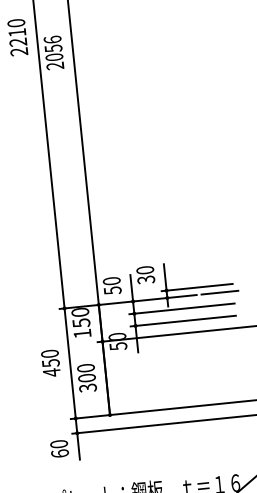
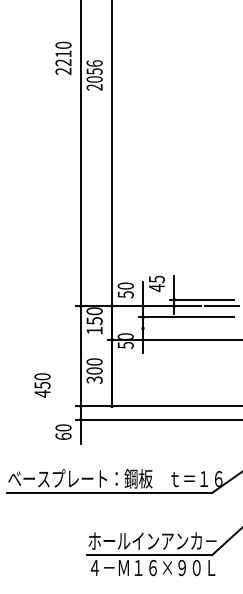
text: (145, 274) -> (156, 283), 30 -> 45
line: (183, 321) -> (186, 328), removed
text: (50, 363) -> (42, 385), moved

